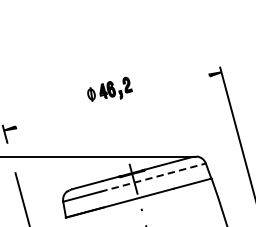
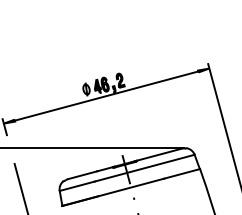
line: (112, 100) -> (106, 95), added
line: (152, 178) -> (144, 168), dashed -> solid

